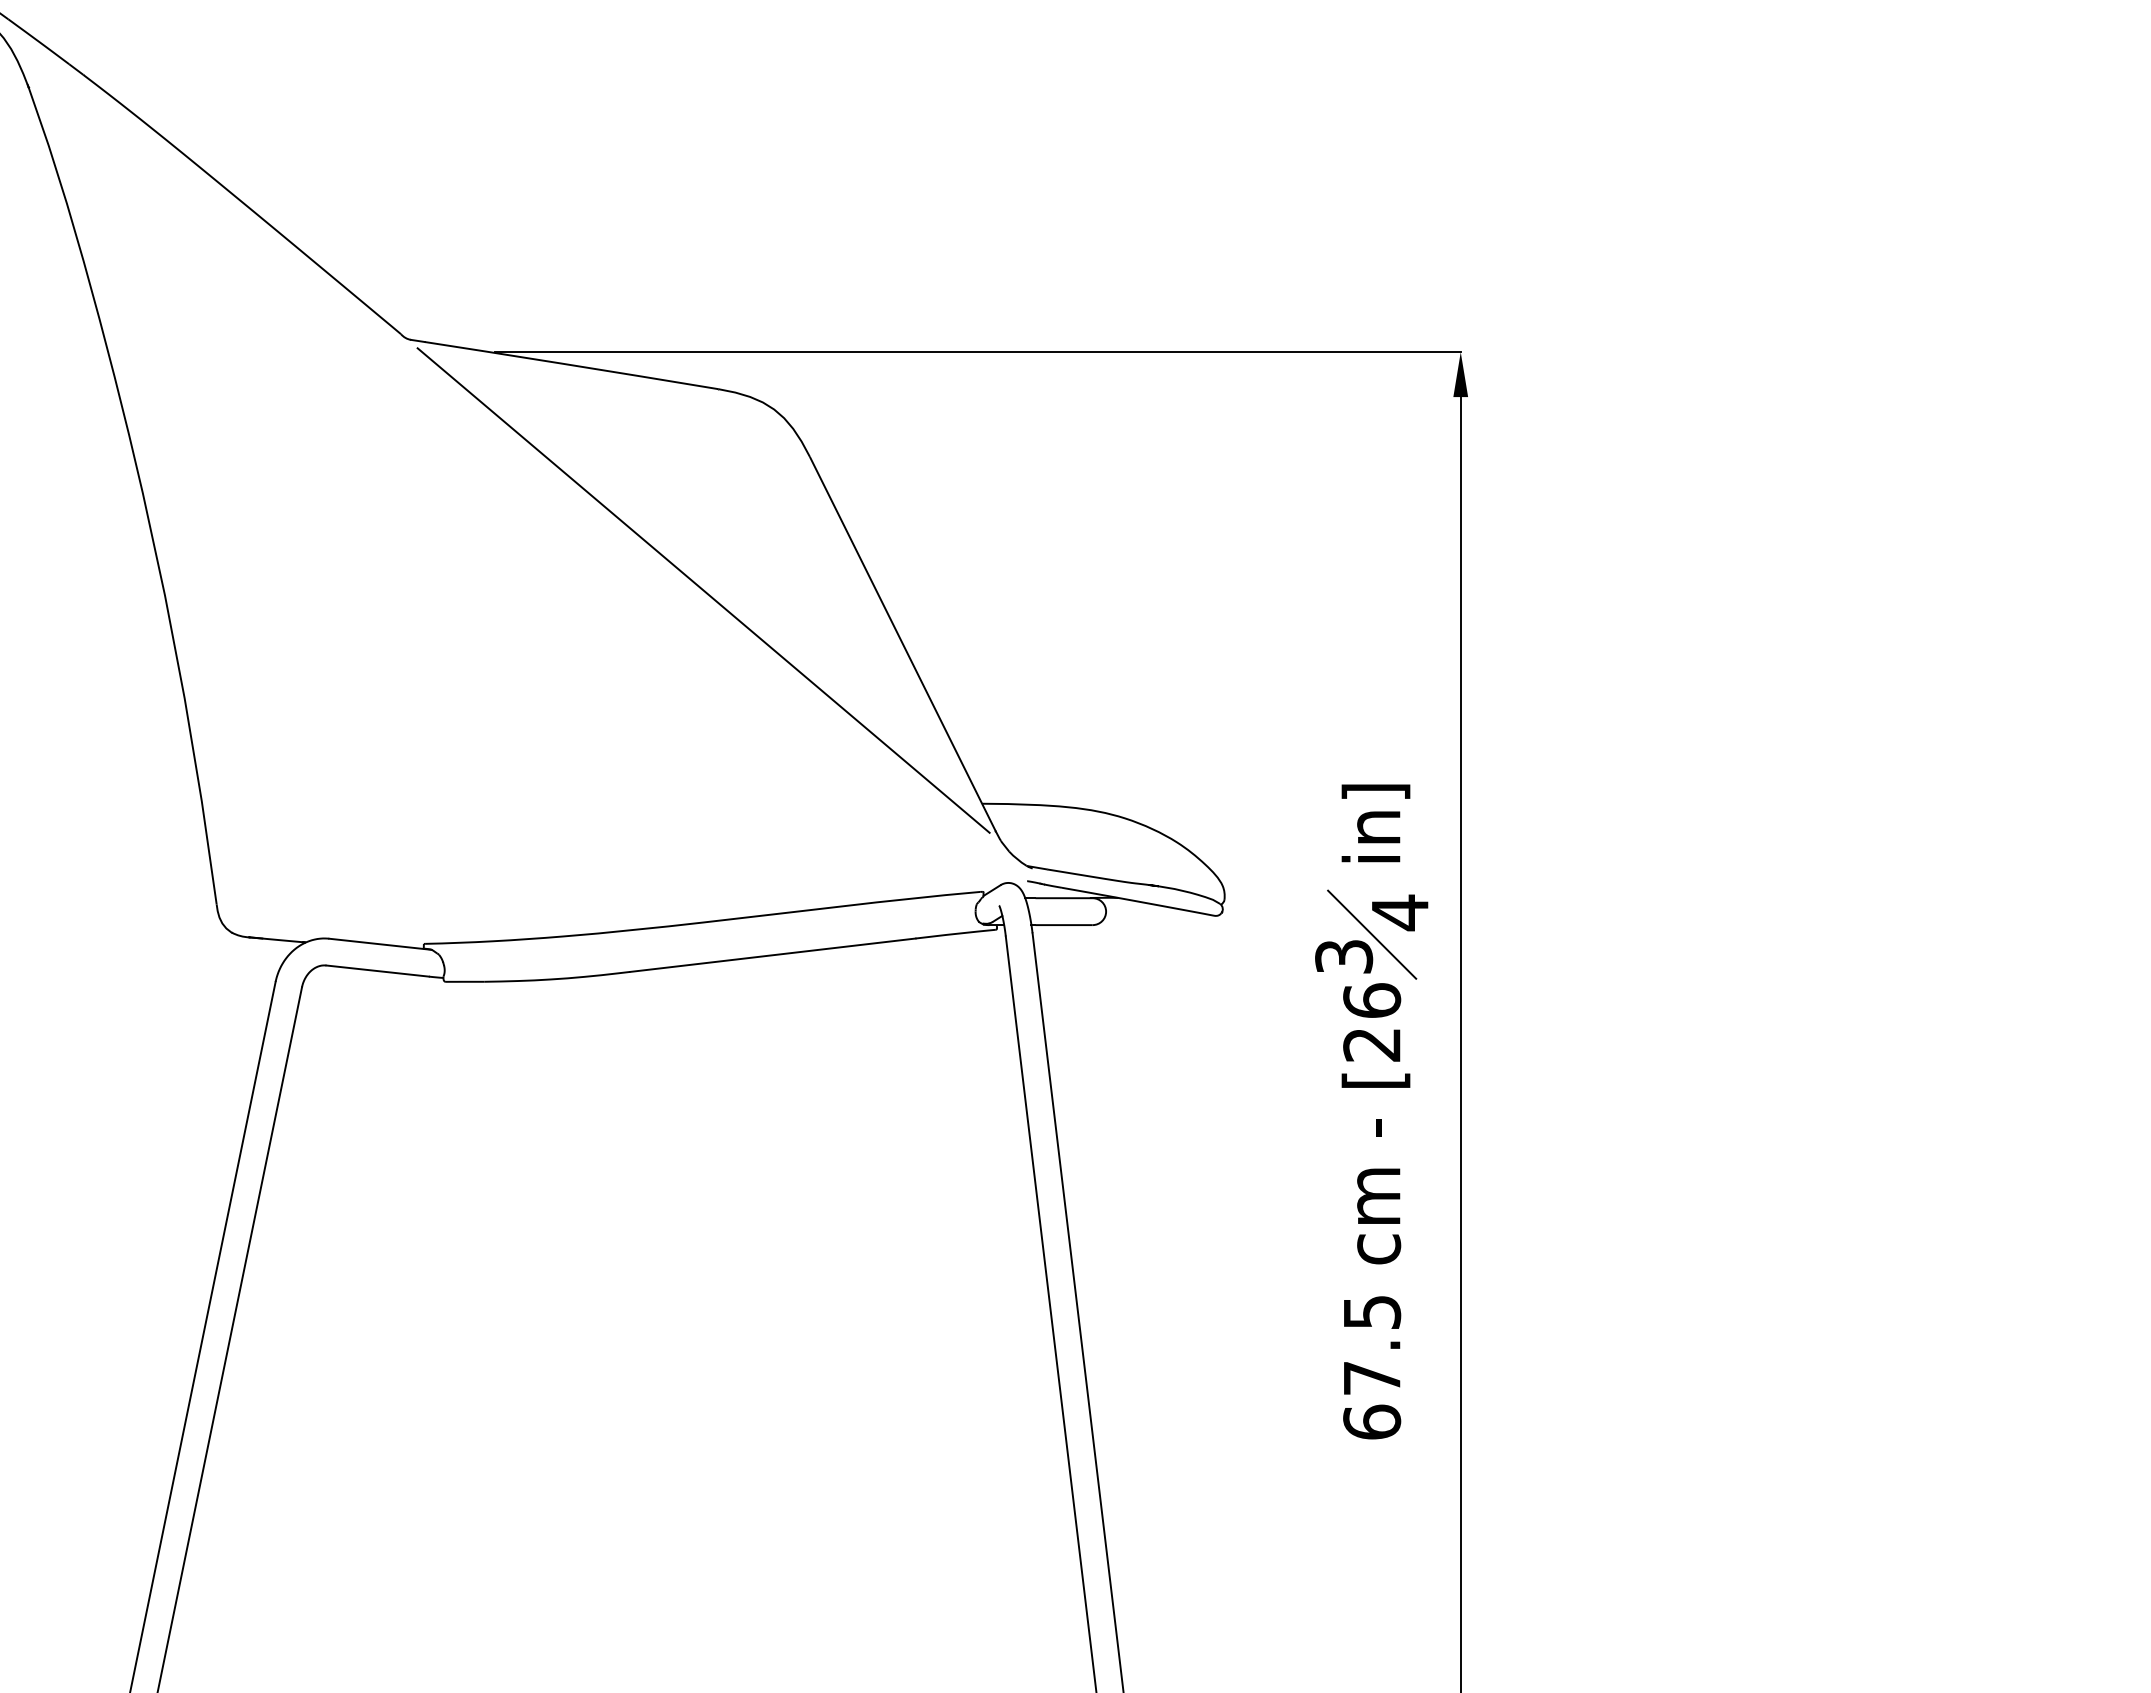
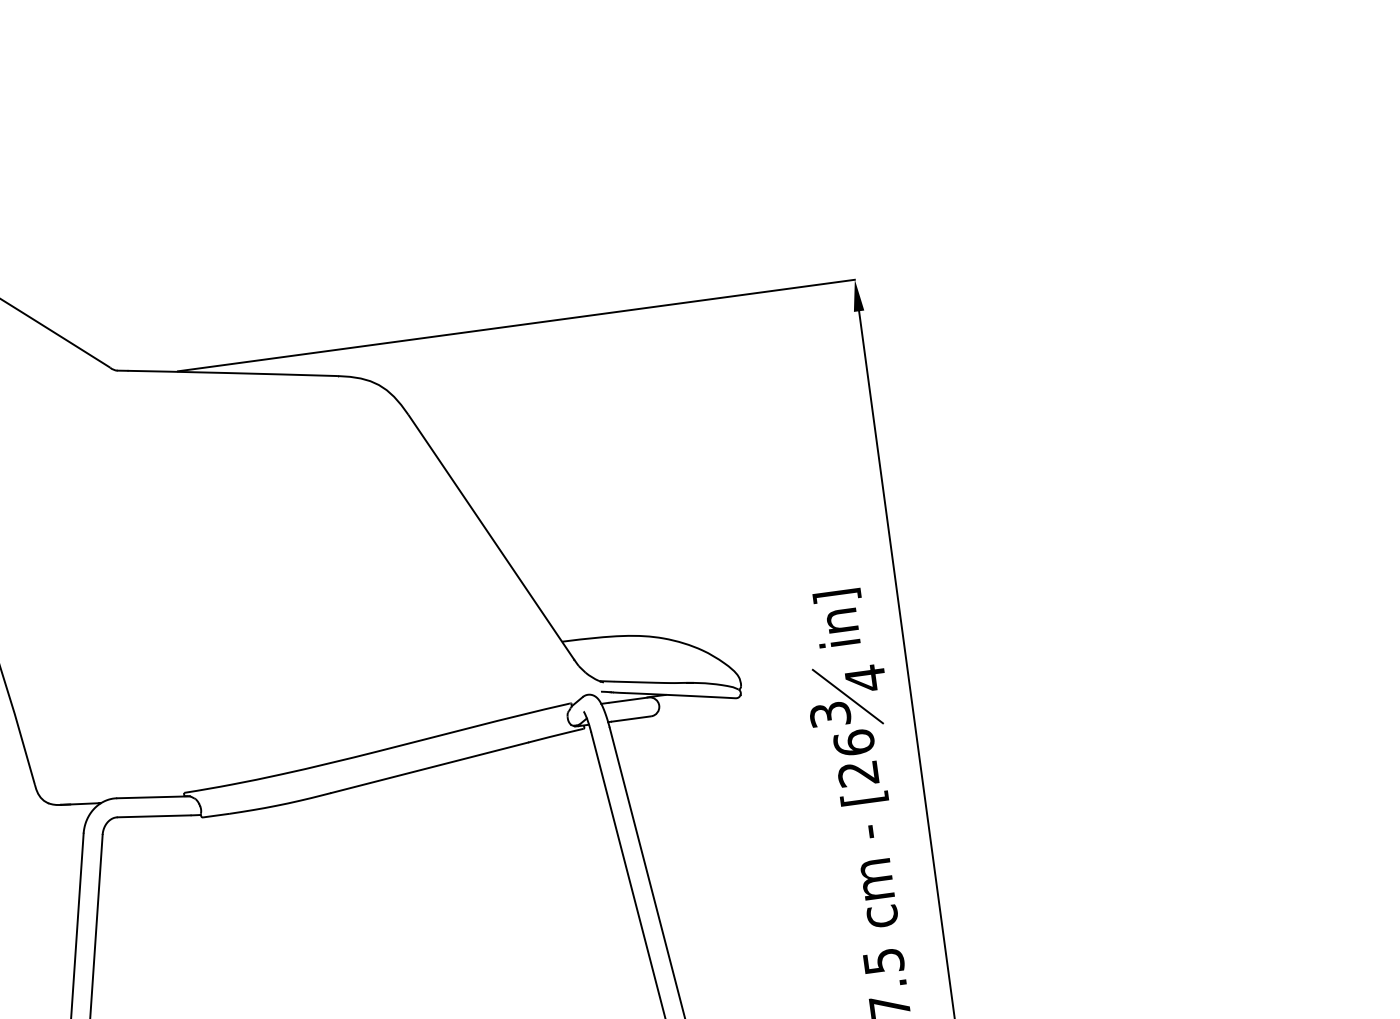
line: (703, 590) -> (346, 518), removed

